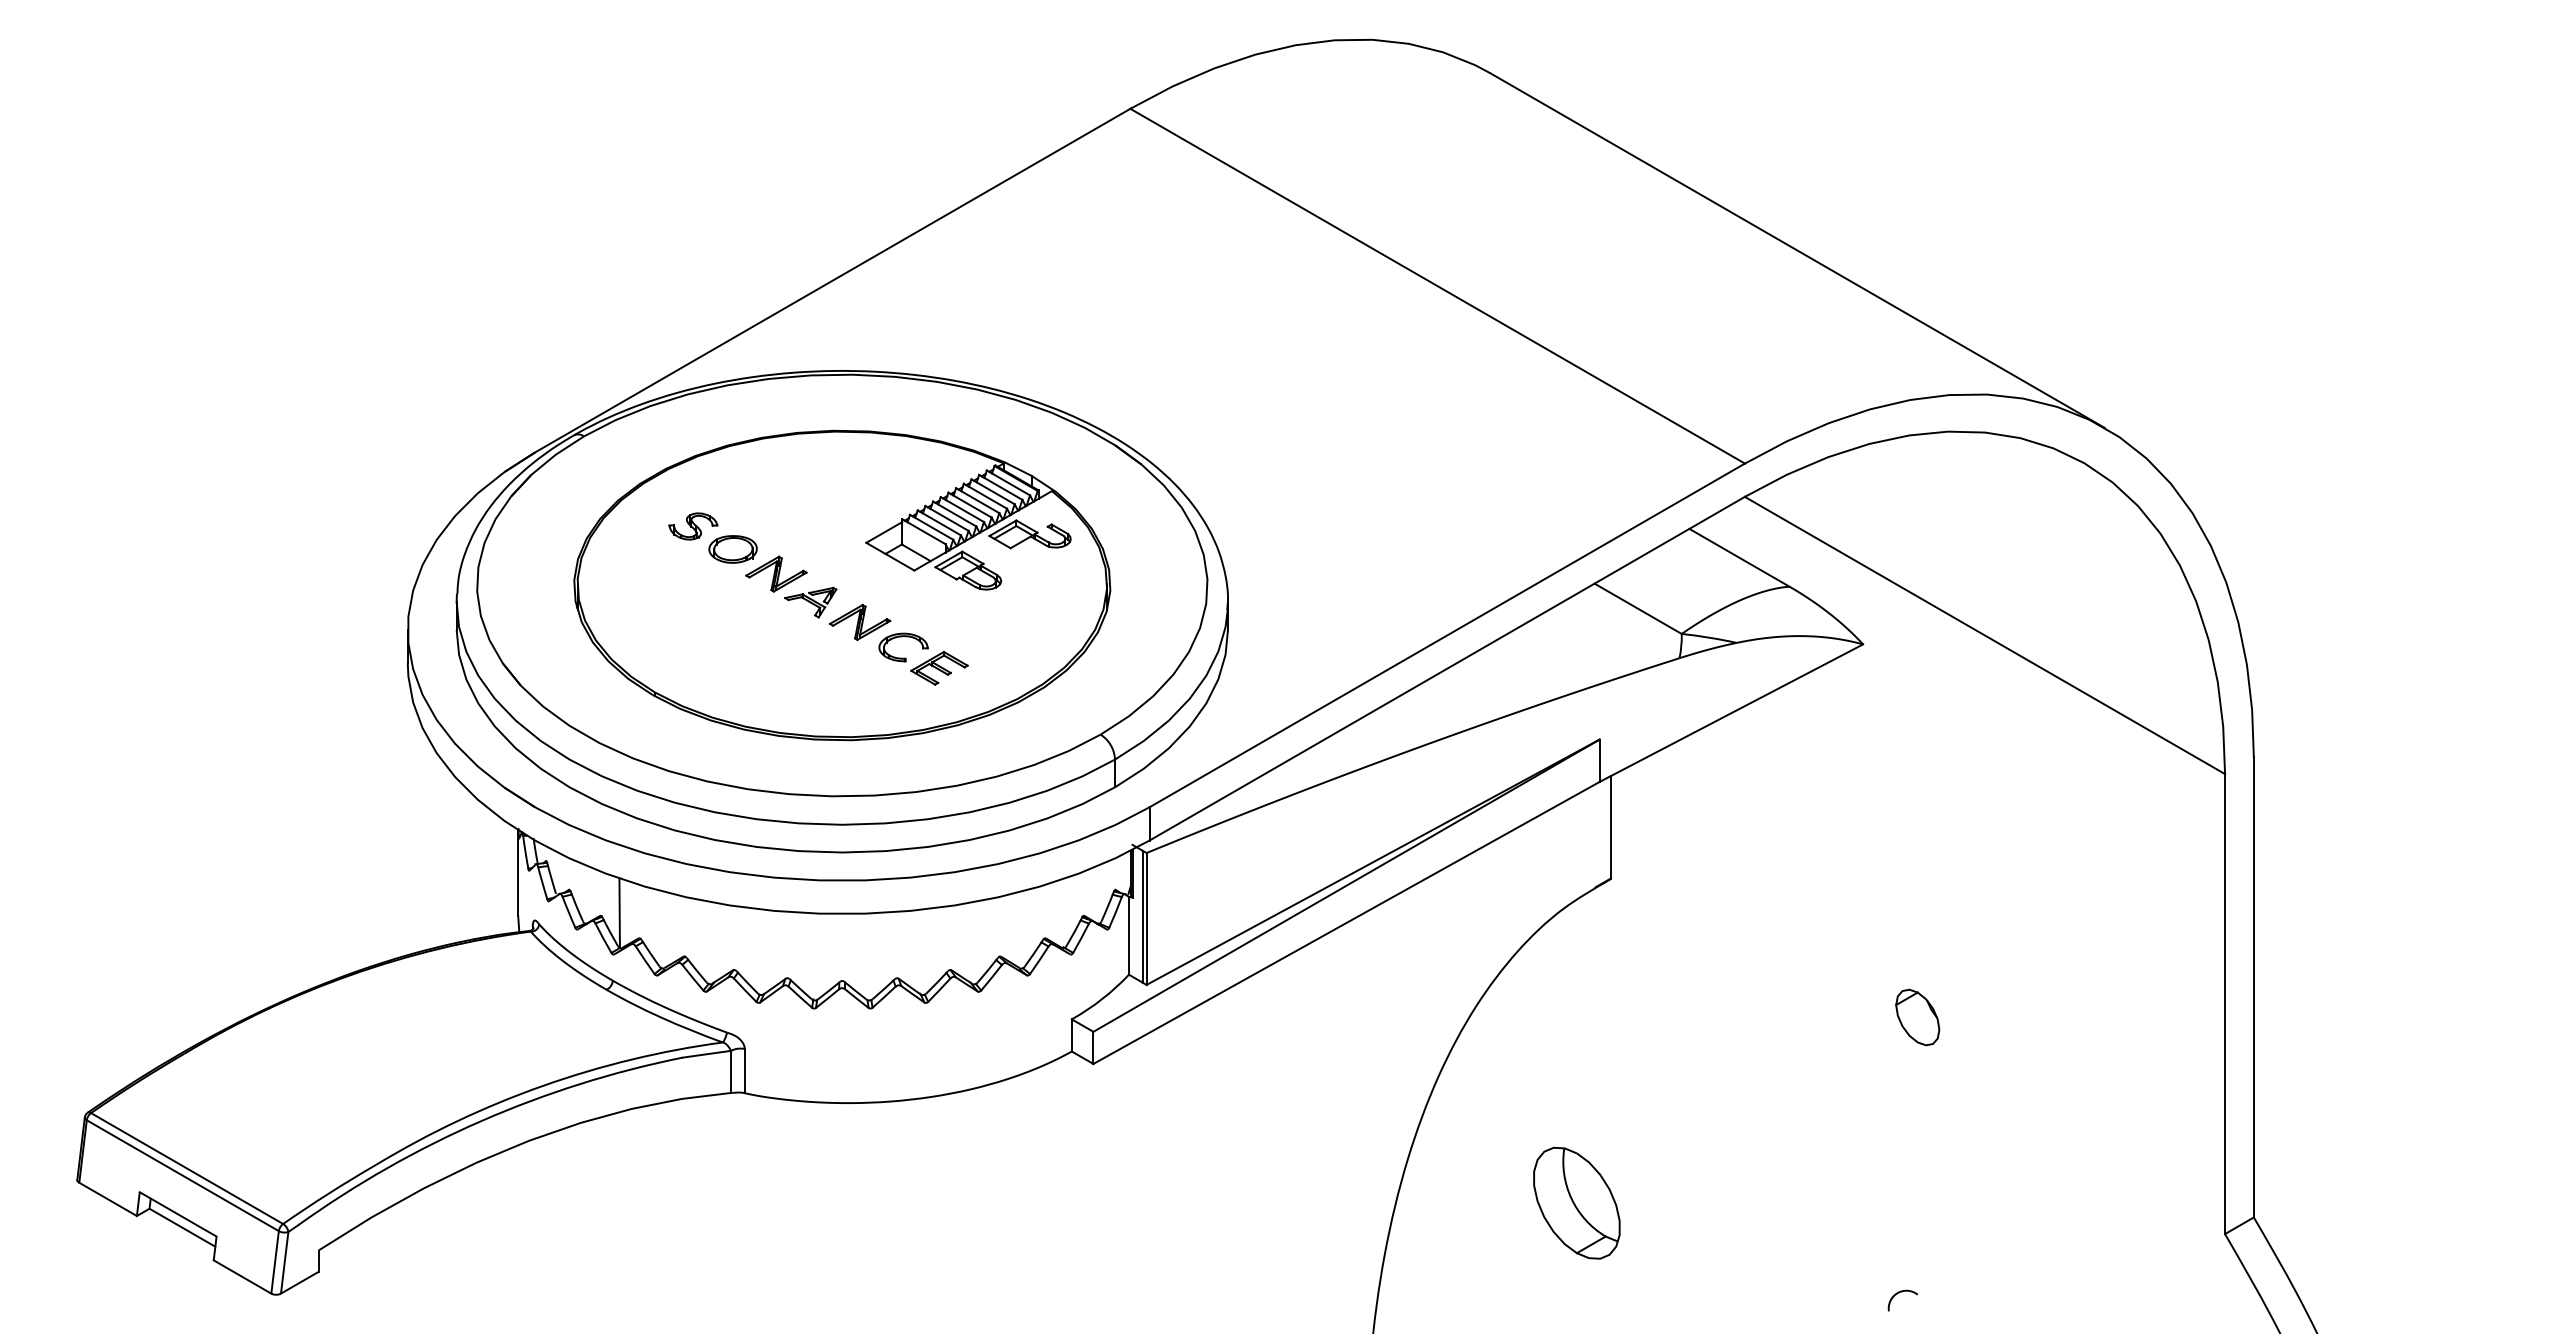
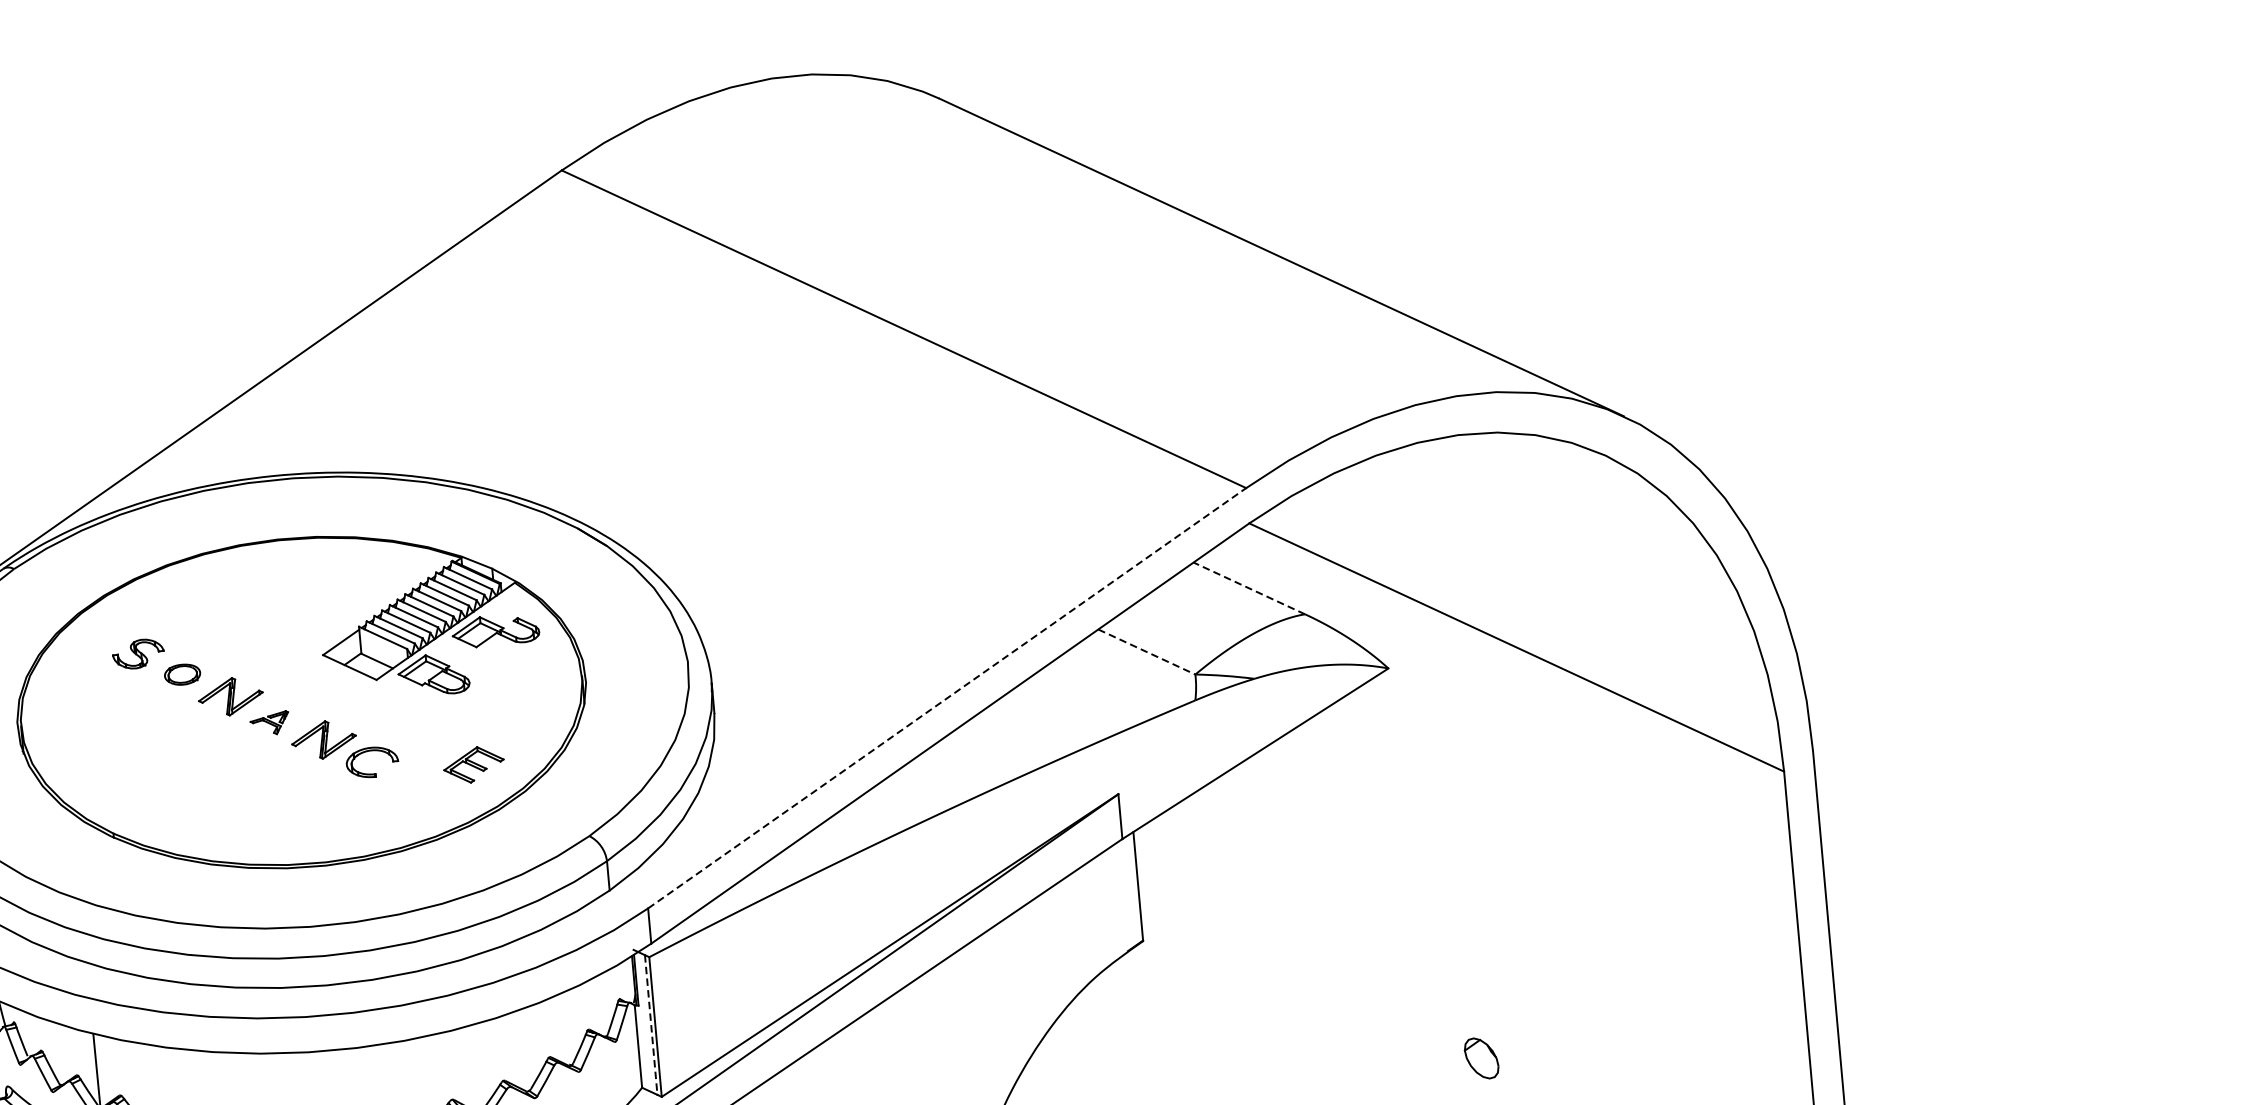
part: (732, 549) -> (181, 674), size x0.7
line: (1739, 557) -> (1249, 588), solid -> dashed
part: (810, 602) -> (269, 723), size x0.7
line: (1638, 609) -> (1147, 652), solid -> dashed
line: (1447, 635) -> (947, 698), solid -> dashed
part: (939, 667) -> (473, 764), moved
line: (1142, 916) -> (650, 1024), solid -> dashed
part: (1917, 1017) -> (1481, 1058), size x0.7

